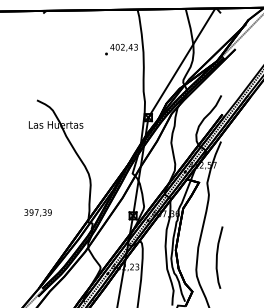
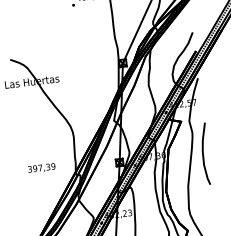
text: (37, 212) -> (41, 167), moved
curve: (217, 257) -> (203, 154), moved

